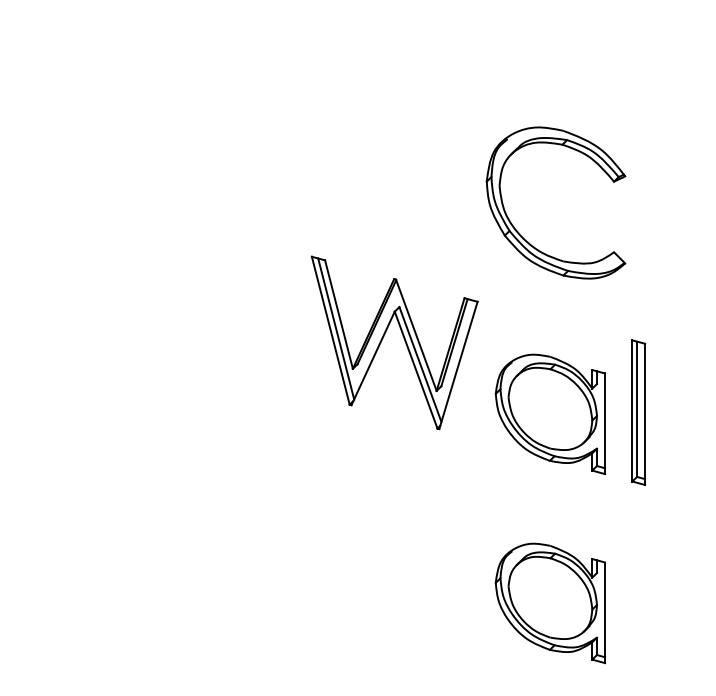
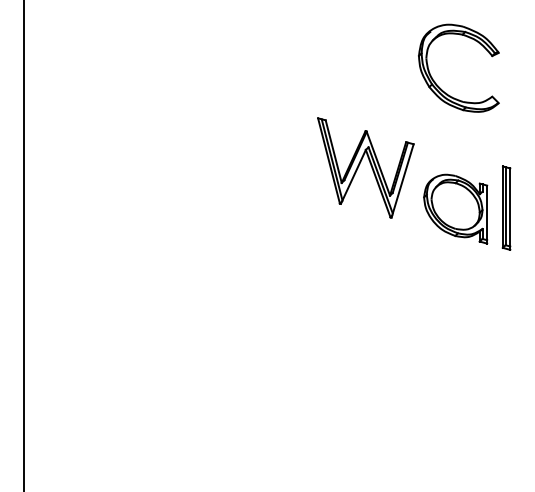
part: (522, 234) -> (439, 86), moved
part: (550, 602) -> (455, 317), removed

